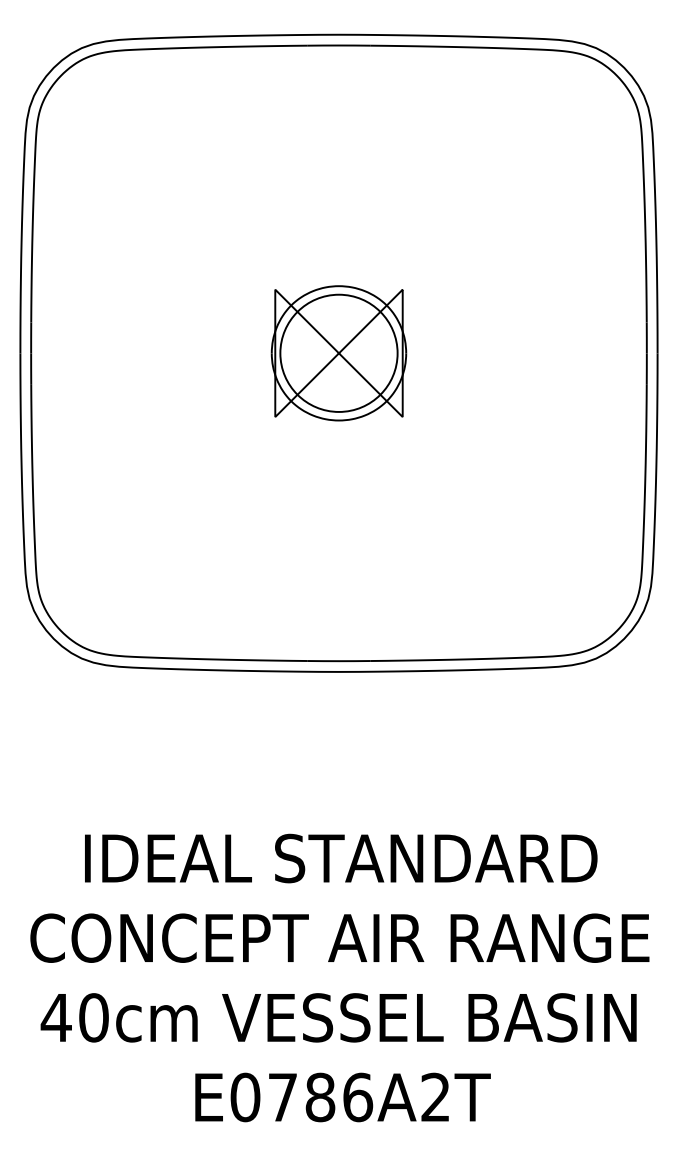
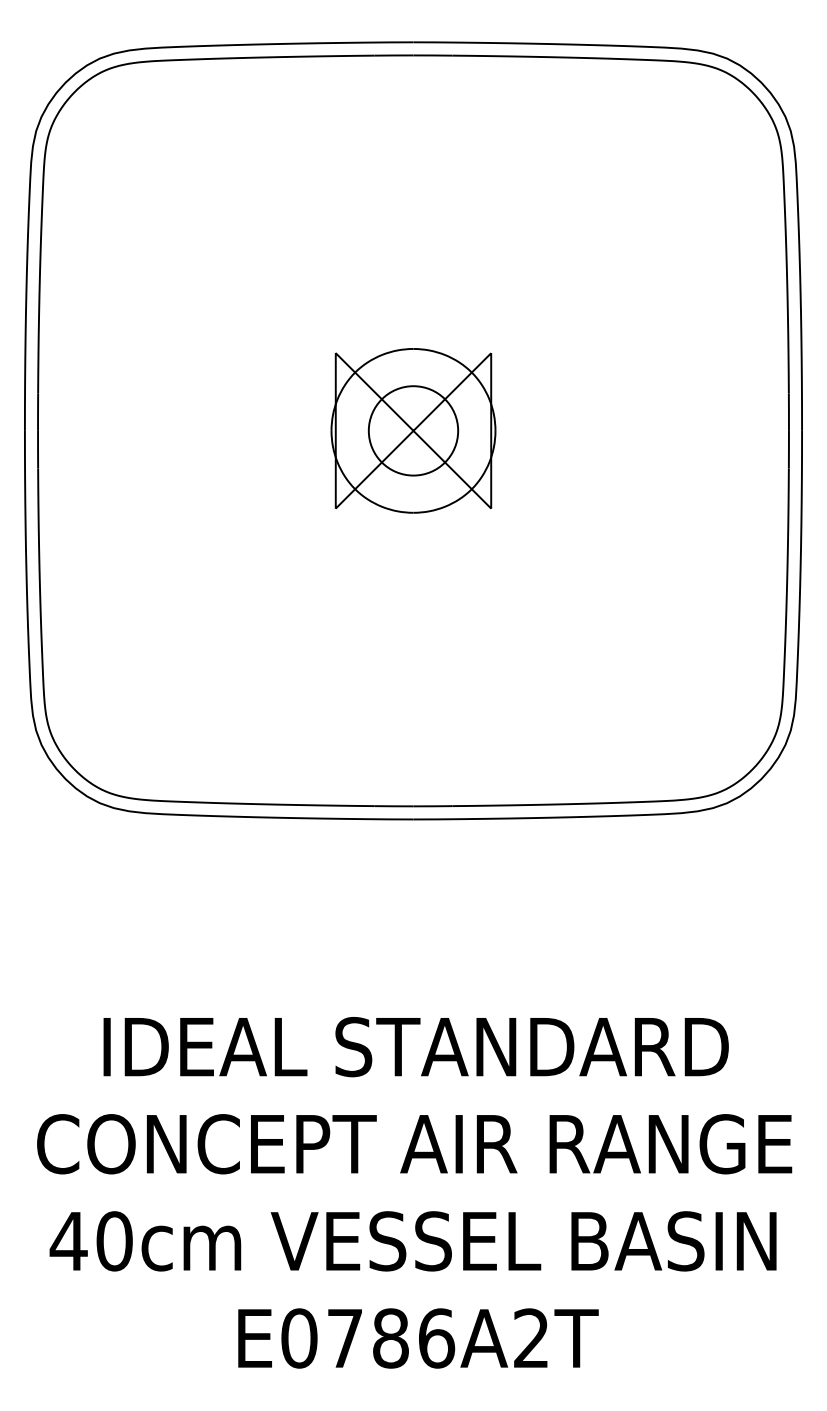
circle: (339, 353) -> (413, 430), size x0.62

